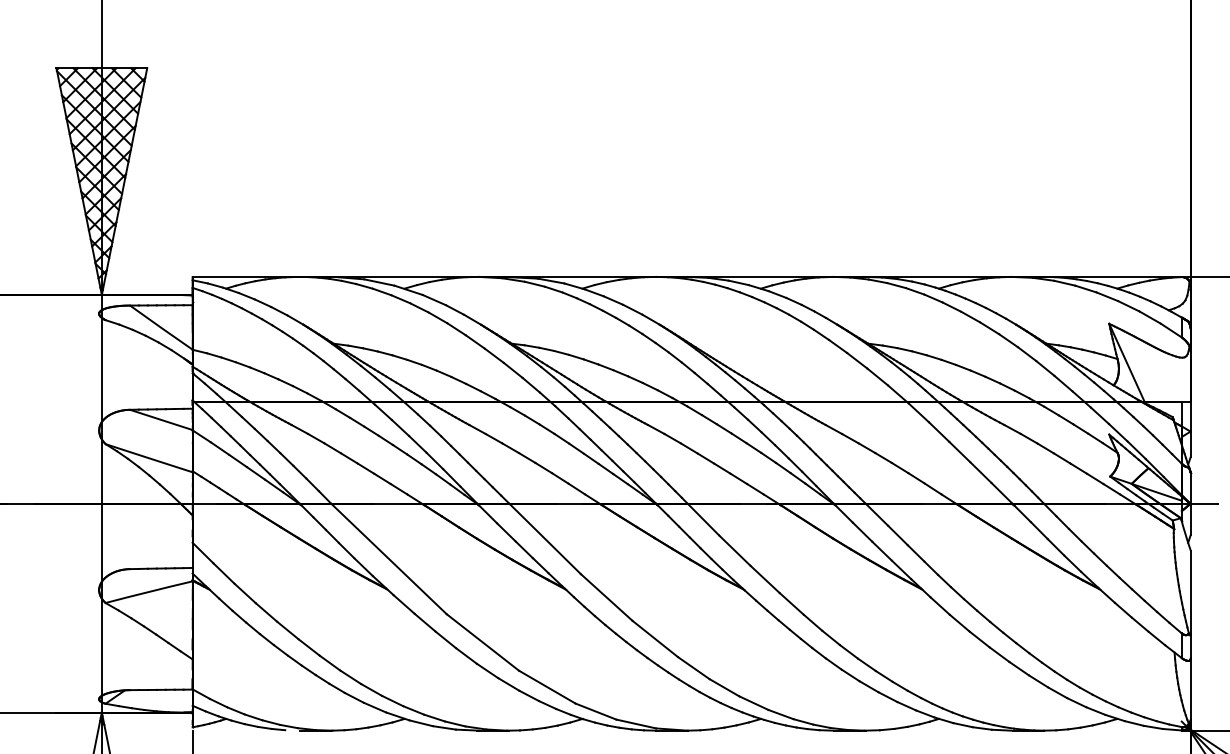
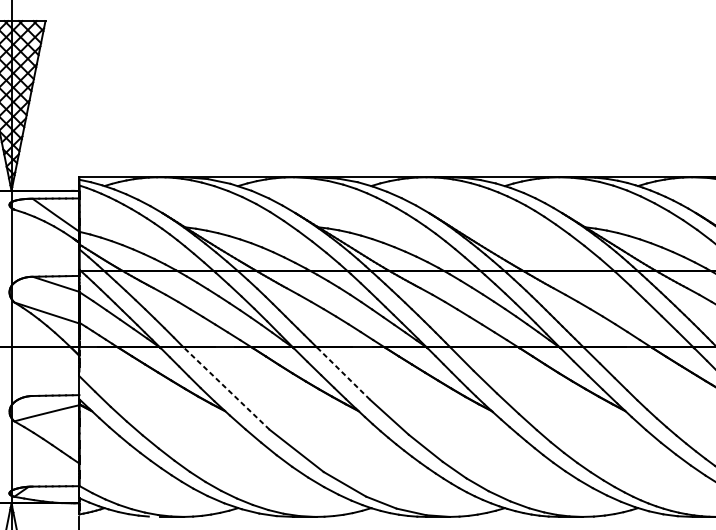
line: (544, 538) -> (342, 373), solid -> dashed
line: (389, 559) -> (226, 388), solid -> dashed

